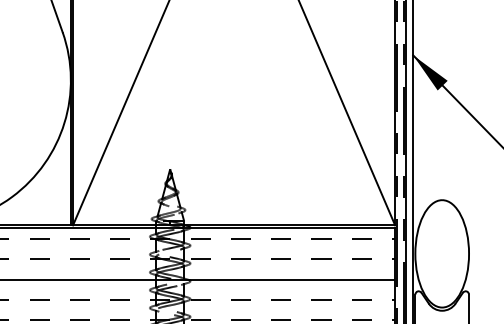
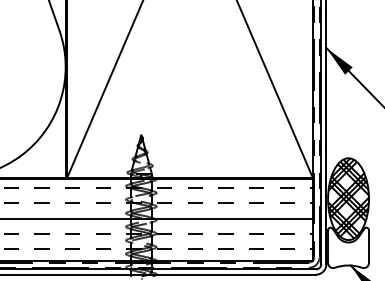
hatch: (442, 252) -> (348, 198), added

